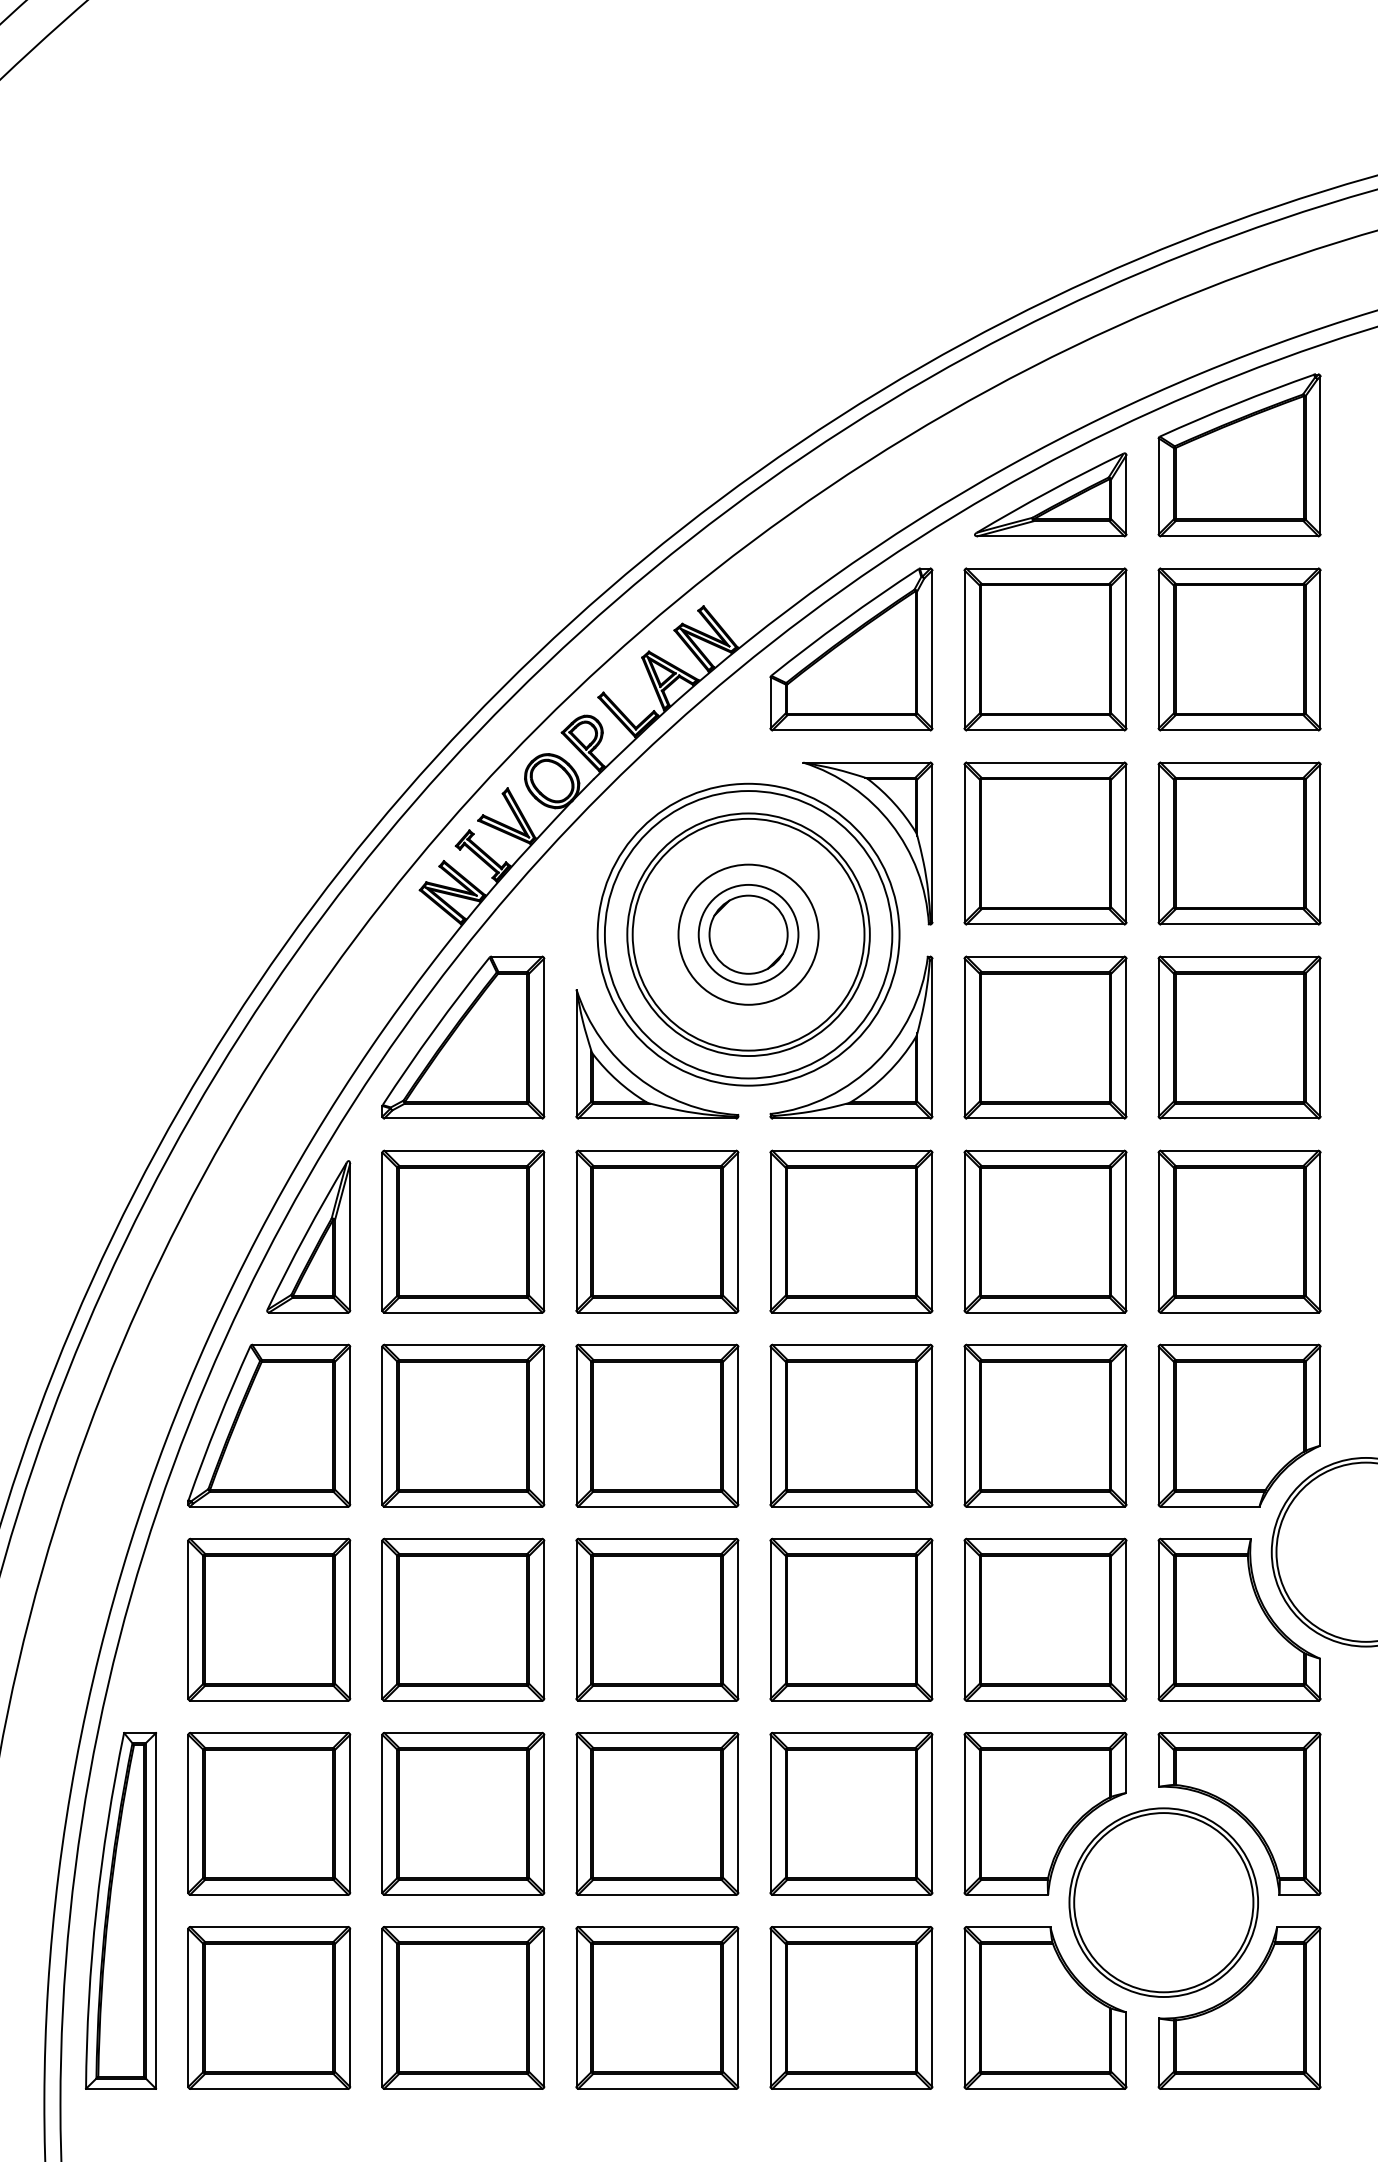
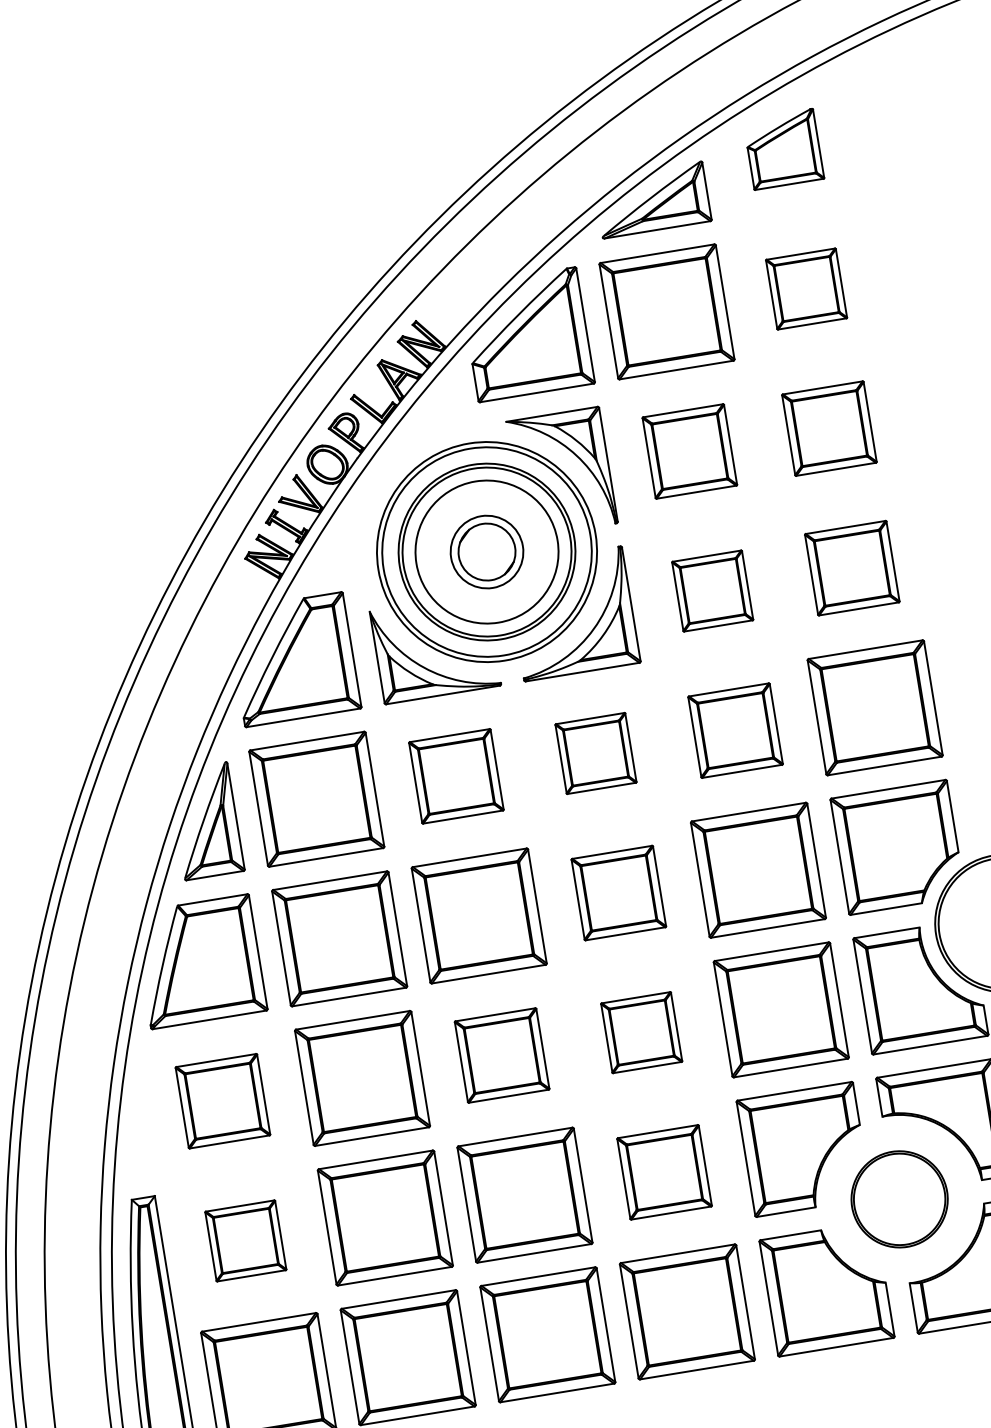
part: (1239, 455) -> (783, 149), size x0.6
part: (1239, 649) -> (806, 289), size x0.6
part: (1045, 843) -> (689, 451), size x0.7
part: (1239, 843) -> (829, 428), size x0.7
circle: (748, 934) -> (486, 551), size x1.4
part: (1045, 1037) -> (712, 591), size x0.6
part: (1239, 1037) -> (852, 568), size x0.7
part: (657, 1231) -> (456, 776), size x0.7
part: (851, 1231) -> (596, 753), size x0.6
part: (1045, 1231) -> (735, 730), size x0.7
part: (851, 1425) -> (618, 892), size x0.7
part: (269, 1619) -> (223, 1101), size x0.7
part: (657, 1619) -> (502, 1055), size x0.7
part: (851, 1619) -> (641, 1032), size x0.6
part: (269, 1813) -> (245, 1240), size x0.6
part: (851, 1813) -> (664, 1172), size x0.7
part: (1163, 1902) -> (899, 1199), size x0.7

